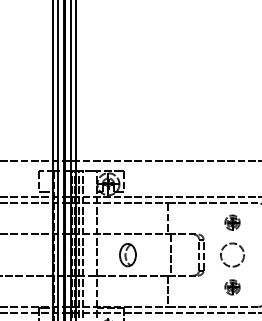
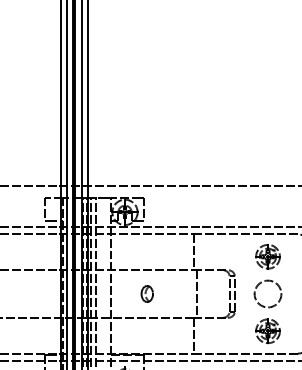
part: (232, 222) -> (267, 256), size x1.43
part: (127, 254) -> (146, 293), size x0.62
part: (232, 287) -> (267, 331), size x1.43

